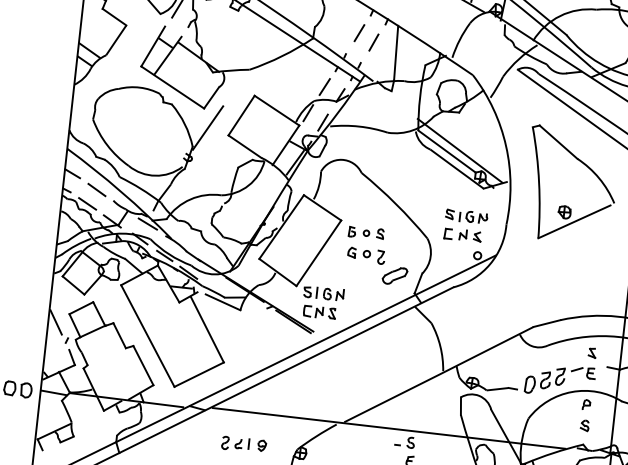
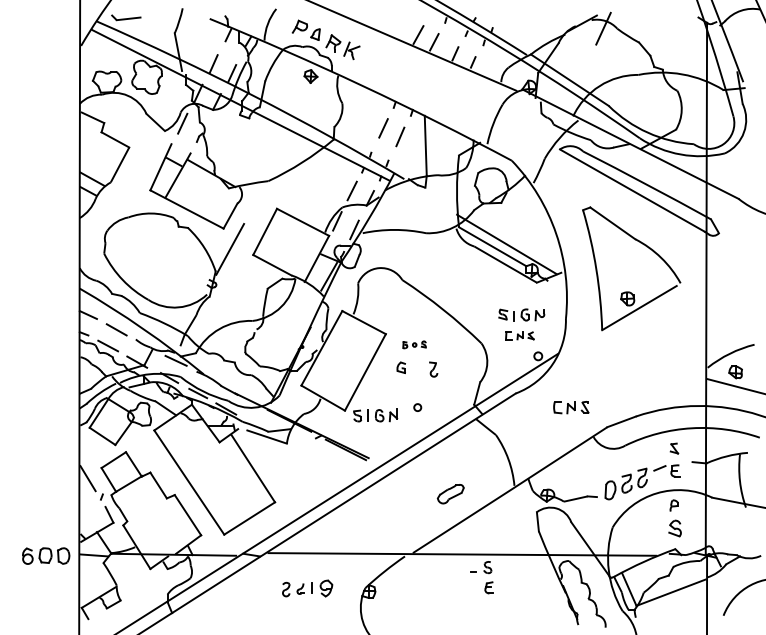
part: (366, 232) -> (414, 344), size x0.6
part: (462, 234) -> (519, 335), size x0.7
circle: (366, 253) -> (417, 407), moved
part: (394, 276) -> (450, 494), moved
part: (319, 312) -> (571, 407), moved
part: (584, 424) -> (674, 527), size x1.4
part: (262, 445) -> (326, 587), size x1.4

